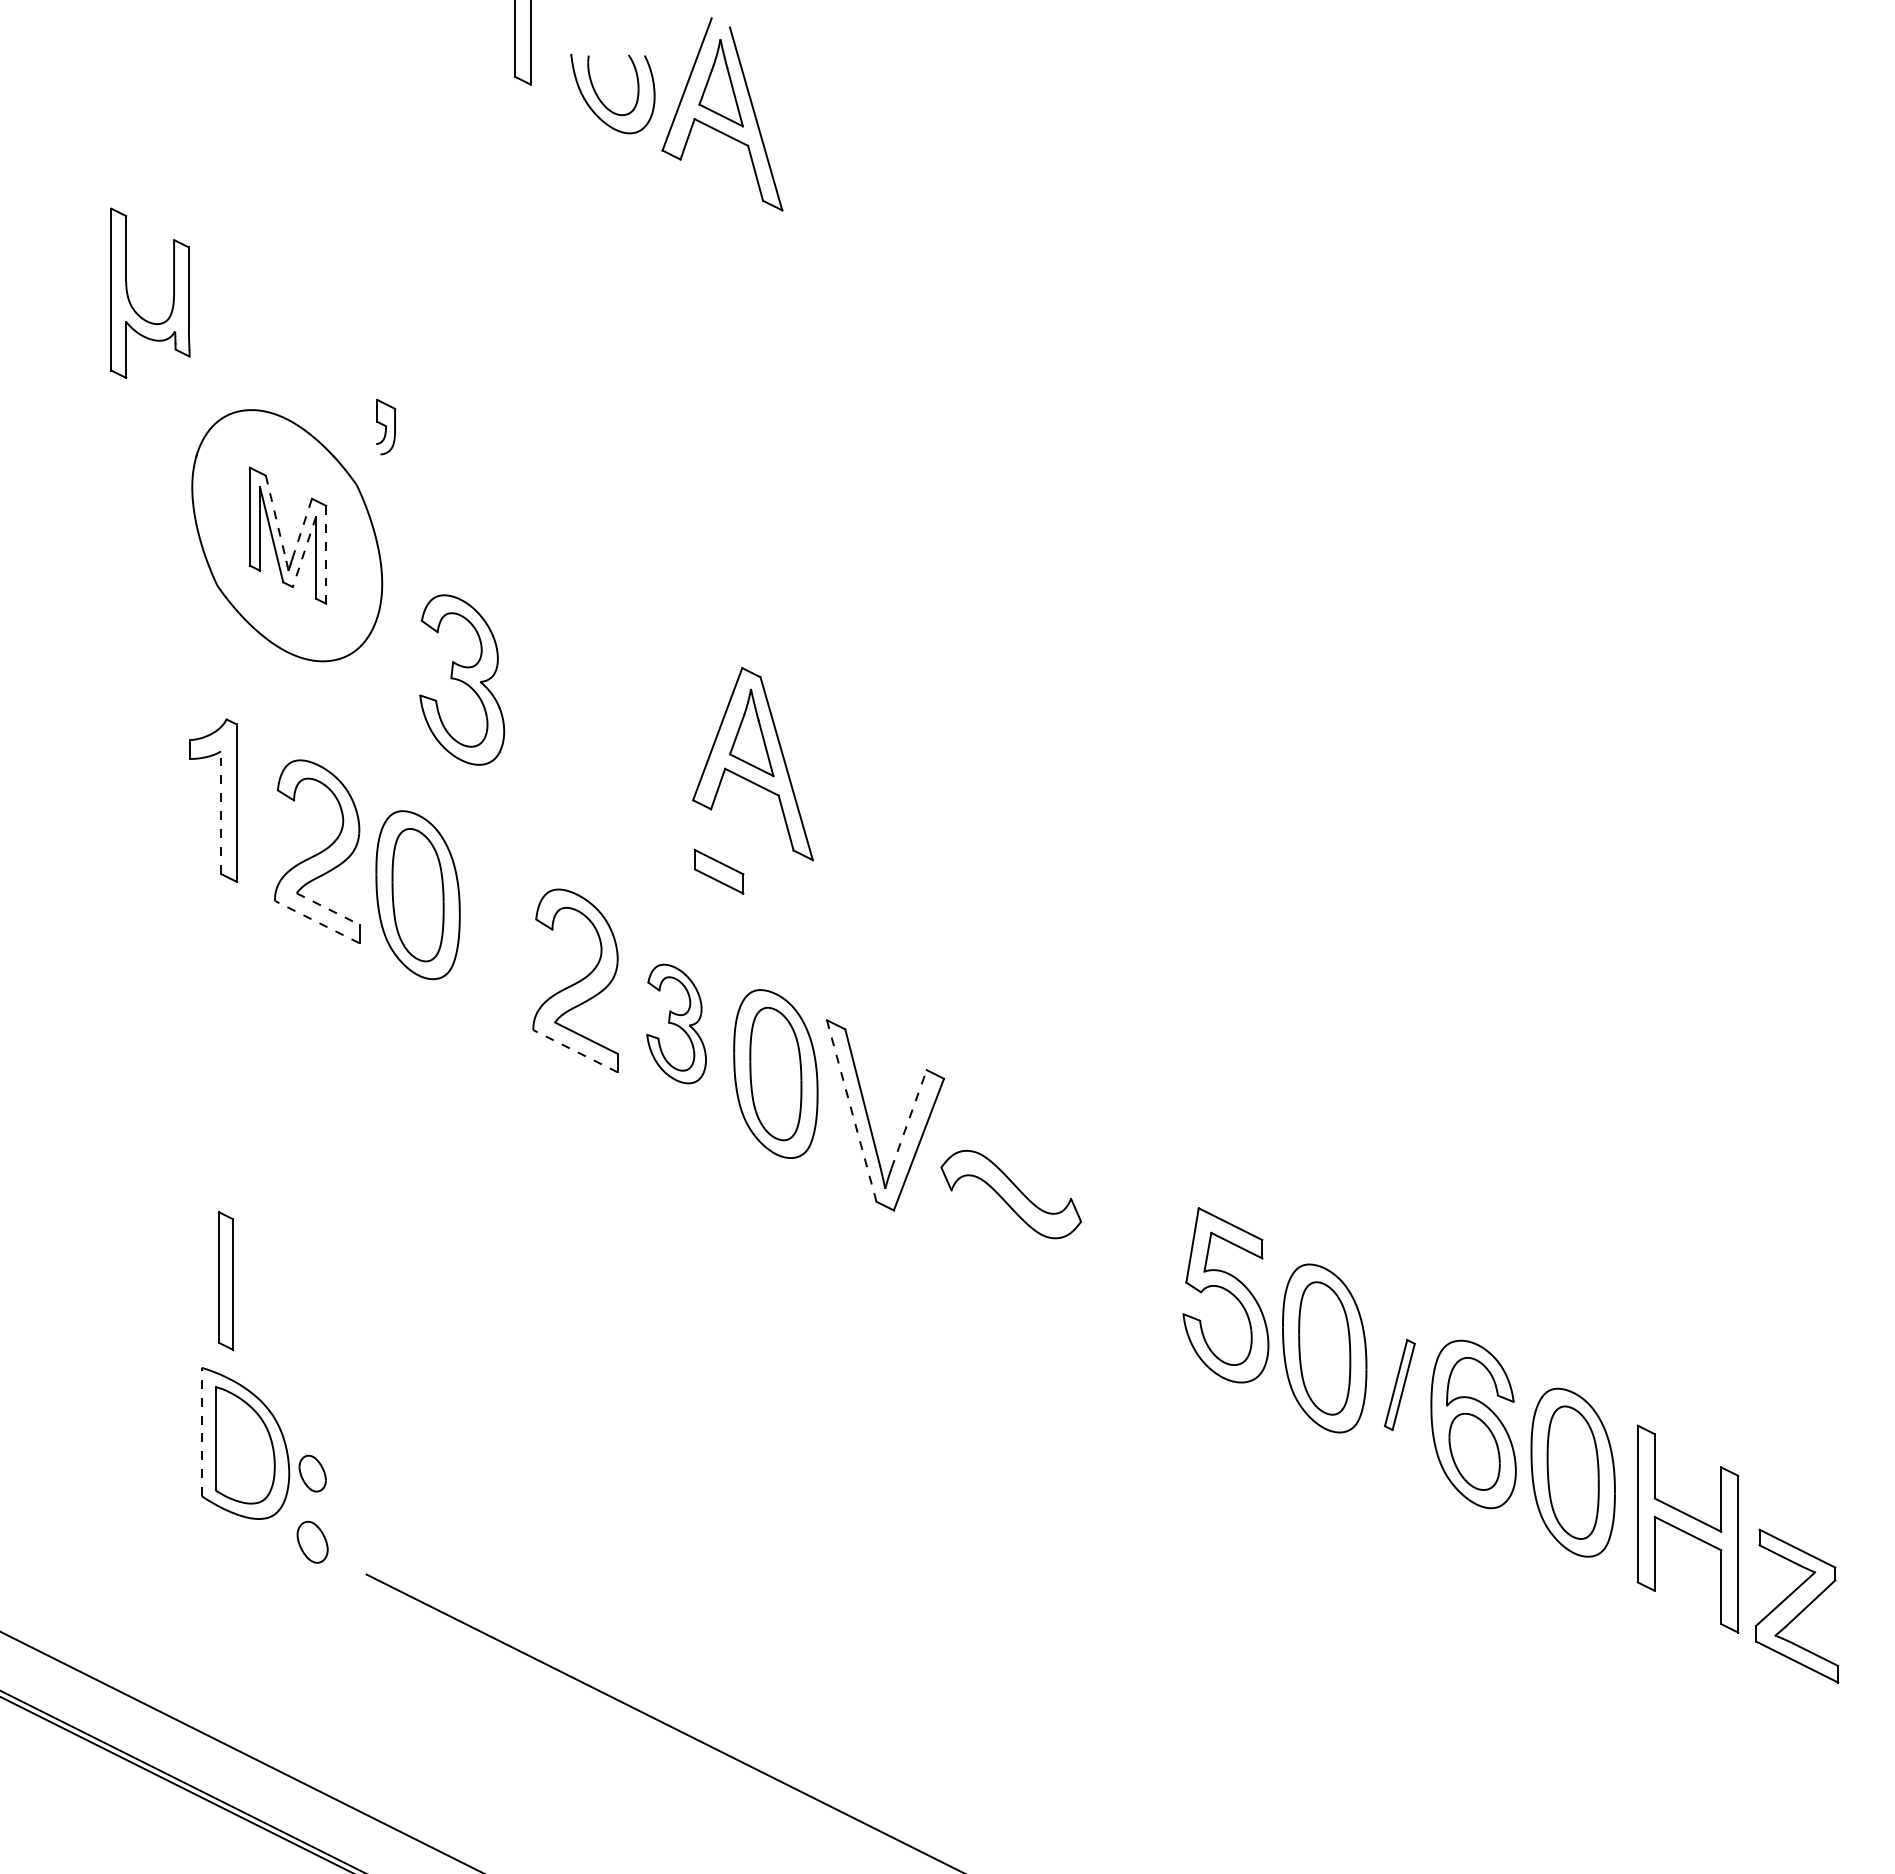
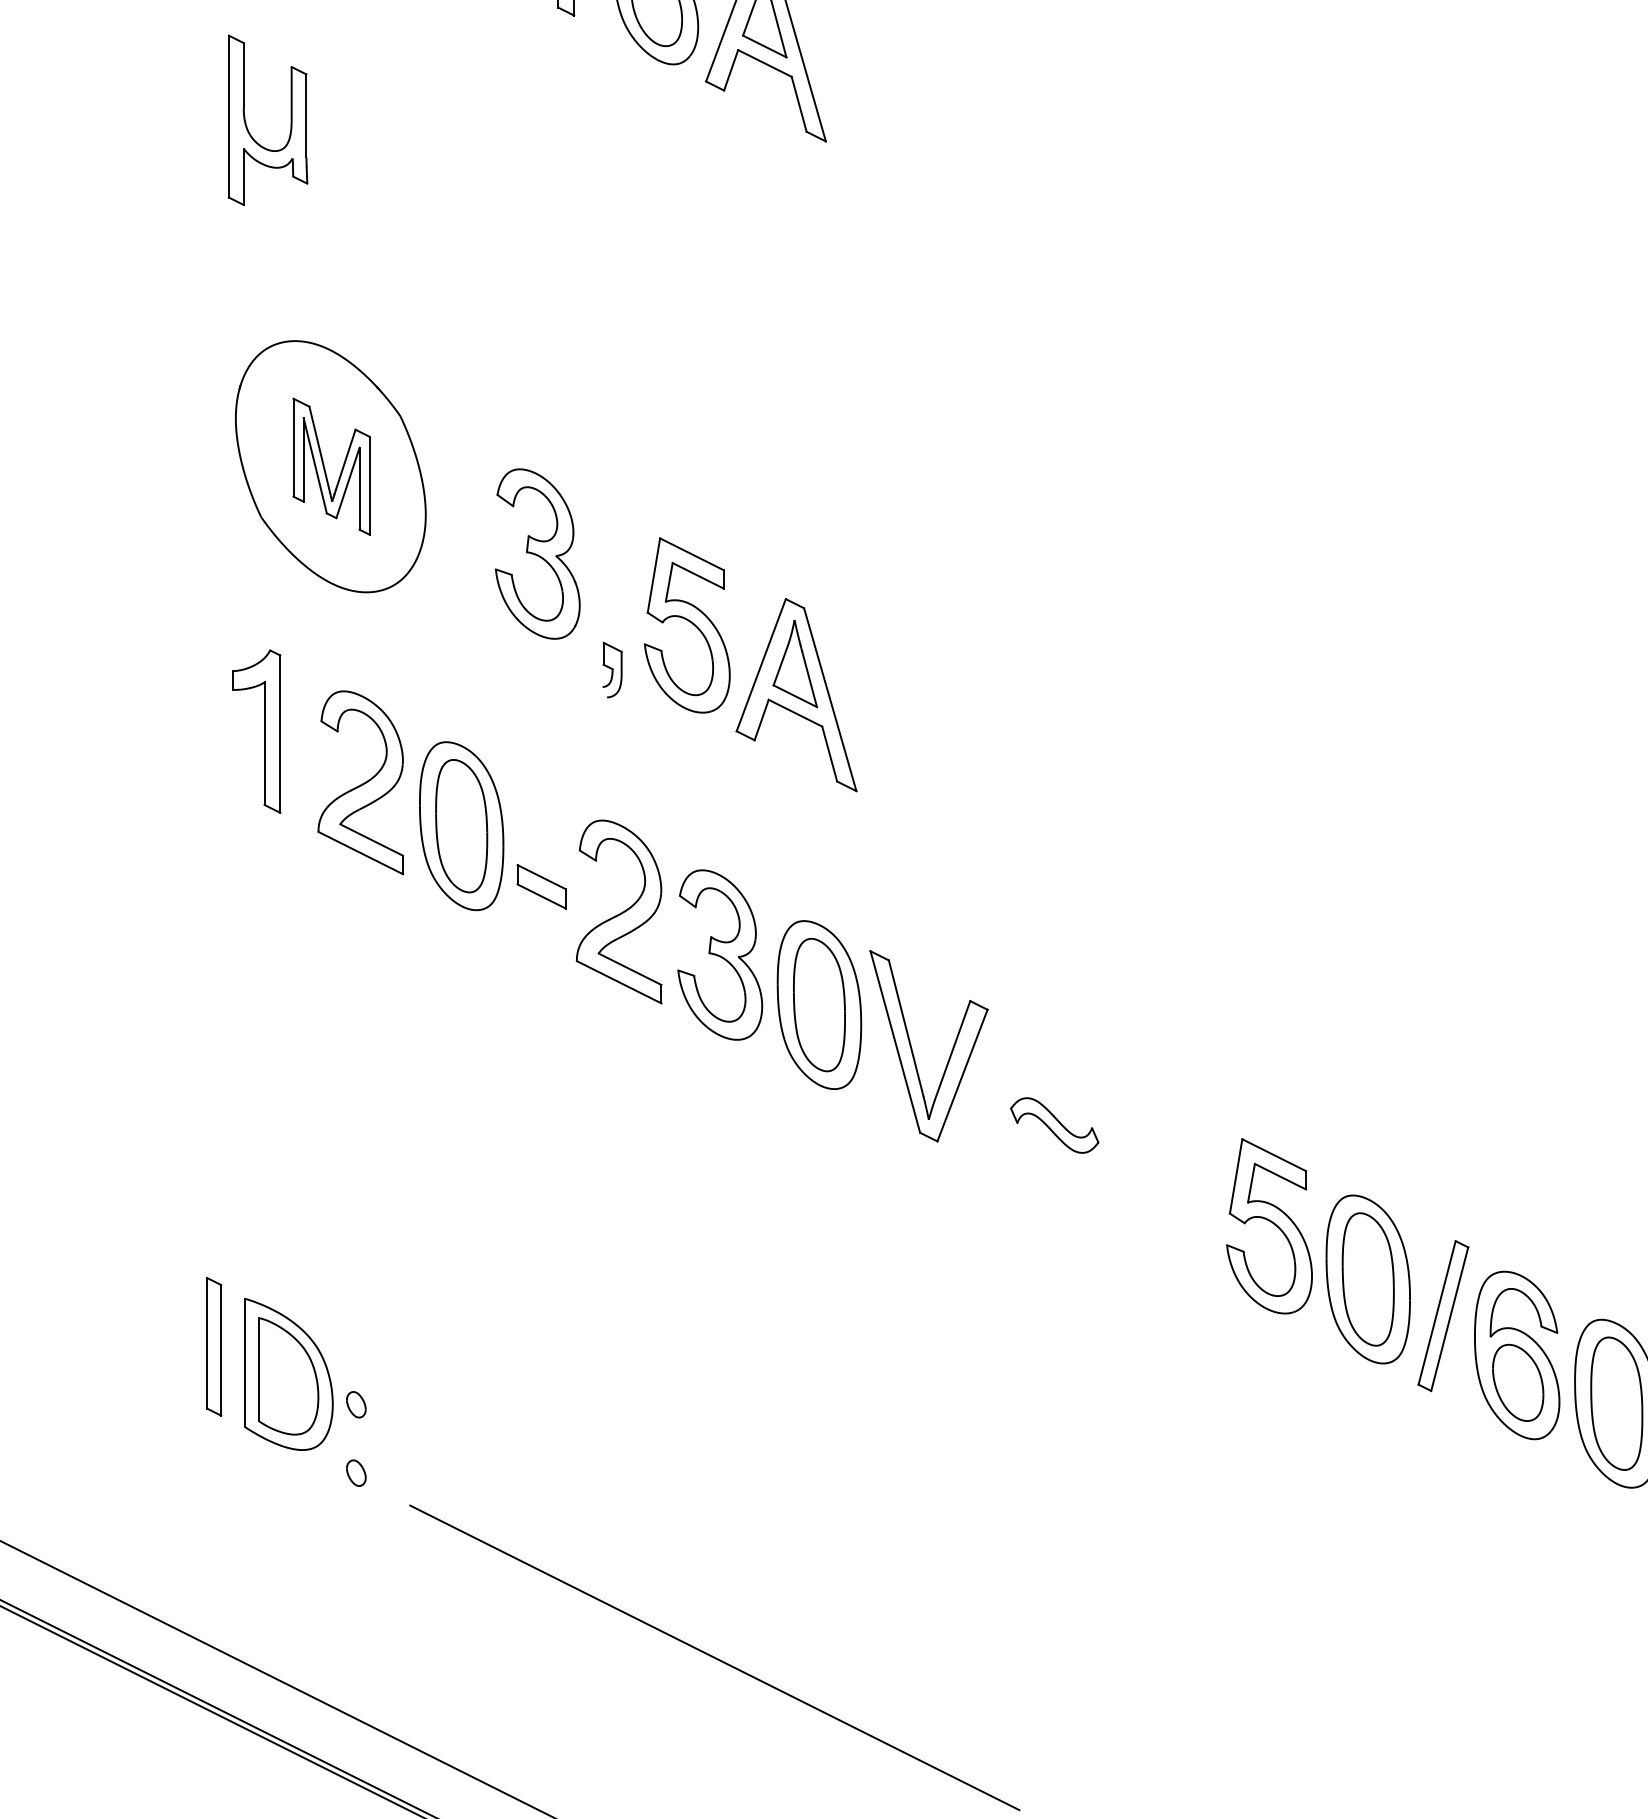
part: (129, 297) -> (247, 124), moved
part: (386, 426) -> (613, 669), moved
line: (276, 519) -> (320, 450), dashed -> solid
line: (302, 528) -> (346, 459), dashed -> solid
line: (304, 552) -> (348, 483), dashed -> solid
line: (326, 554) -> (370, 485), dashed -> solid
part: (462, 679) -> (538, 553), moved
part: (643, 694) -> (687, 625), added
line: (221, 812) -> (265, 743), dashed -> solid
part: (719, 871) -> (542, 886), moved
line: (328, 909) -> (372, 840), dashed -> solid
line: (316, 921) -> (360, 852), dashed -> solid
part: (676, 1023) -> (720, 954), size x1.43
line: (575, 1051) -> (619, 982), dashed -> solid
line: (851, 1110) -> (895, 1041), dashed -> solid
line: (909, 1118) -> (953, 1049), dashed -> solid
part: (1010, 1194) -> (1054, 1125), size x0.62
part: (225, 1280) -> (214, 1346), moved
part: (1399, 1384) -> (1443, 1315), size x1.67
line: (201, 1431) -> (245, 1362), dashed -> solid
part: (312, 1473) -> (356, 1404), size x0.71
part: (312, 1541) -> (356, 1472), size x0.62

